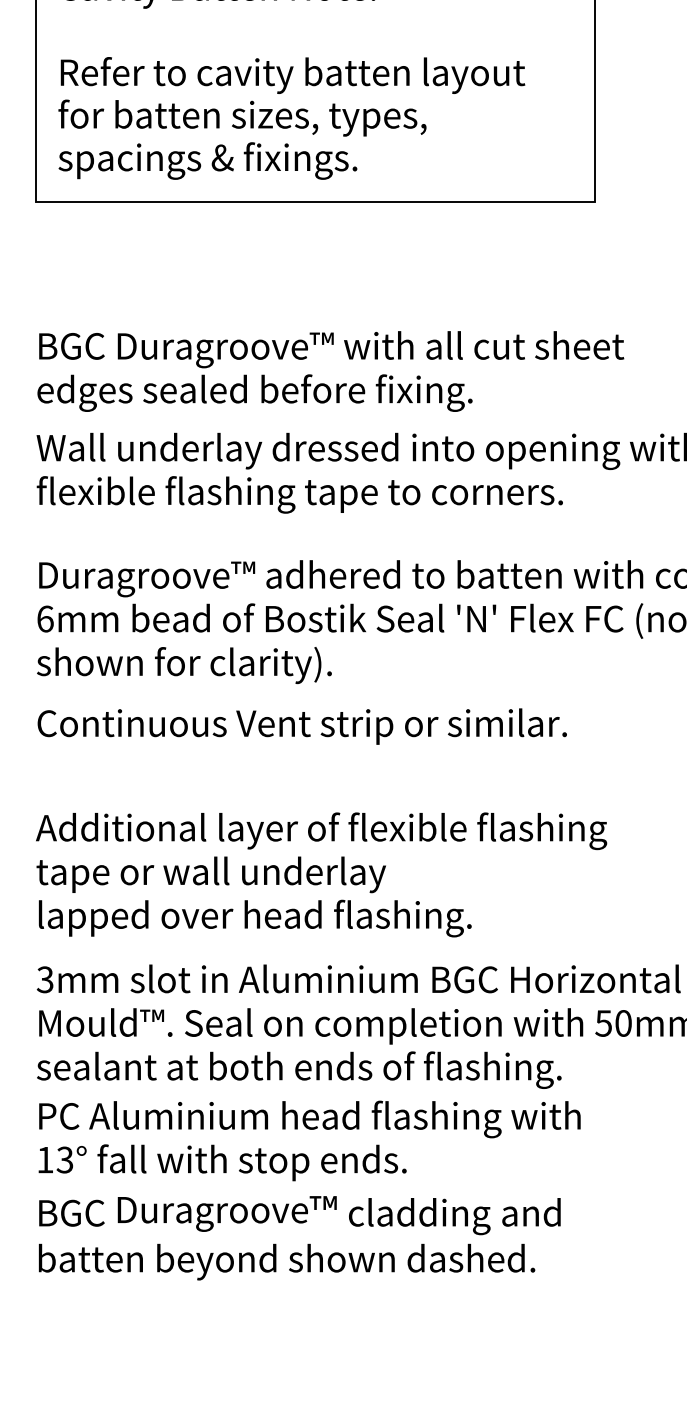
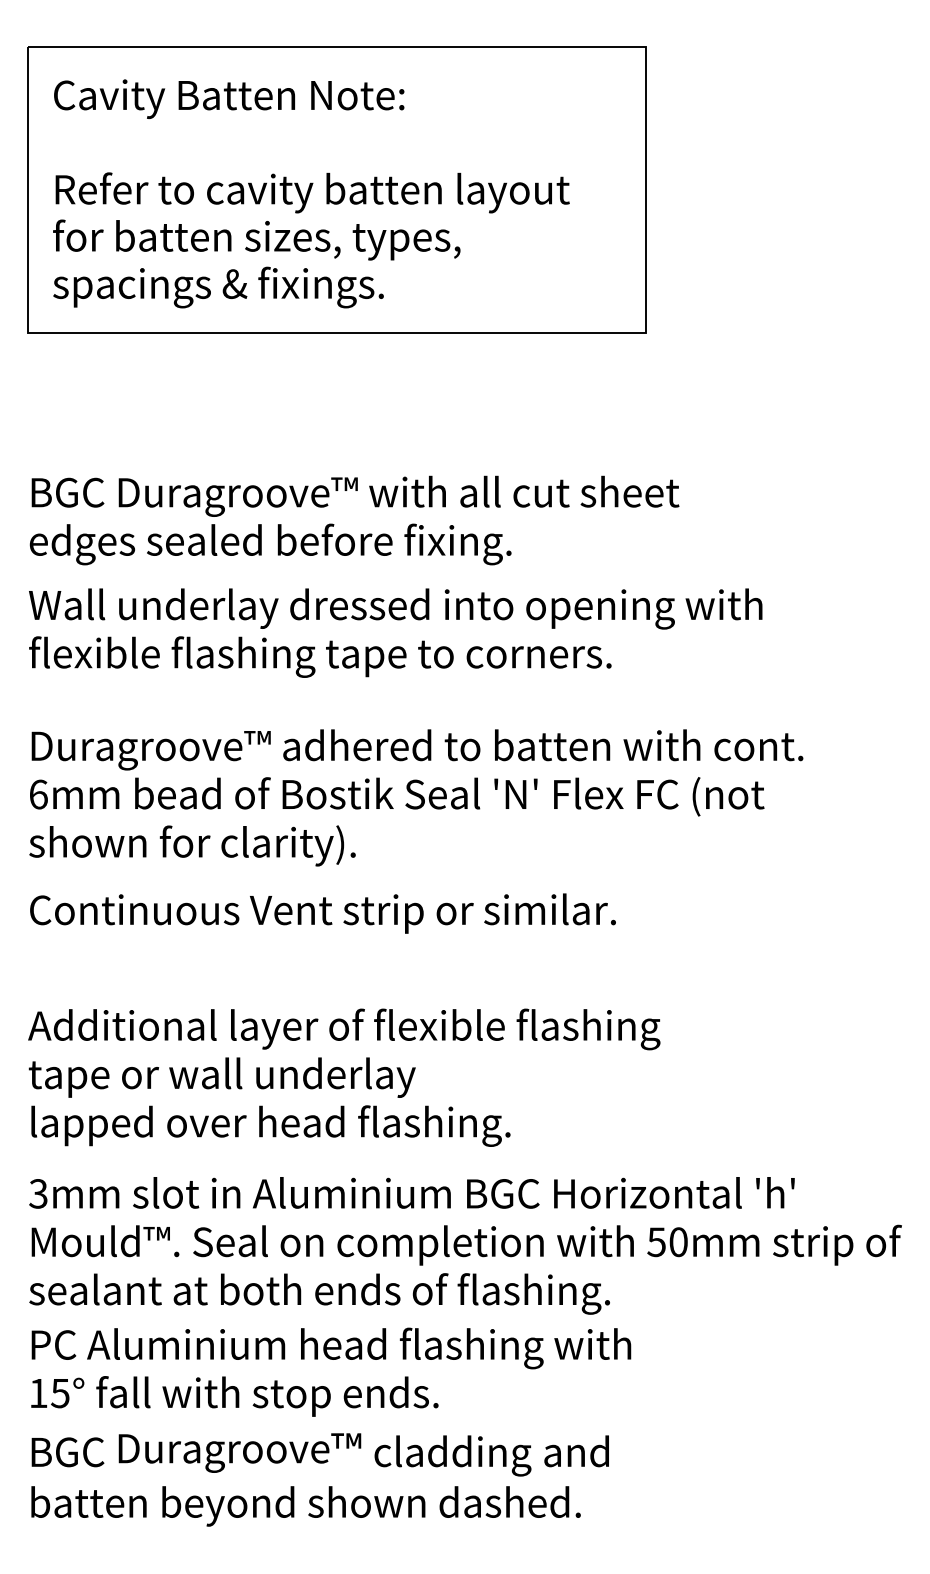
text: (65, 1159) -> (60, 1392), 13° -> 15°

